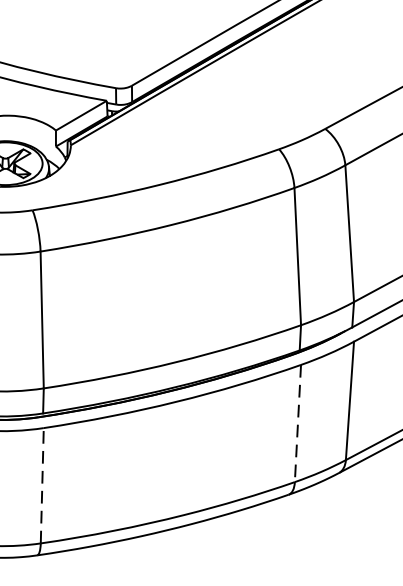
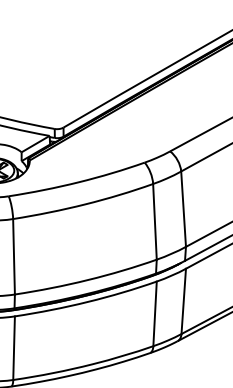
line: (298, 424) -> (155, 314), dashed -> solid
line: (43, 486) -> (14, 348), dashed -> solid

